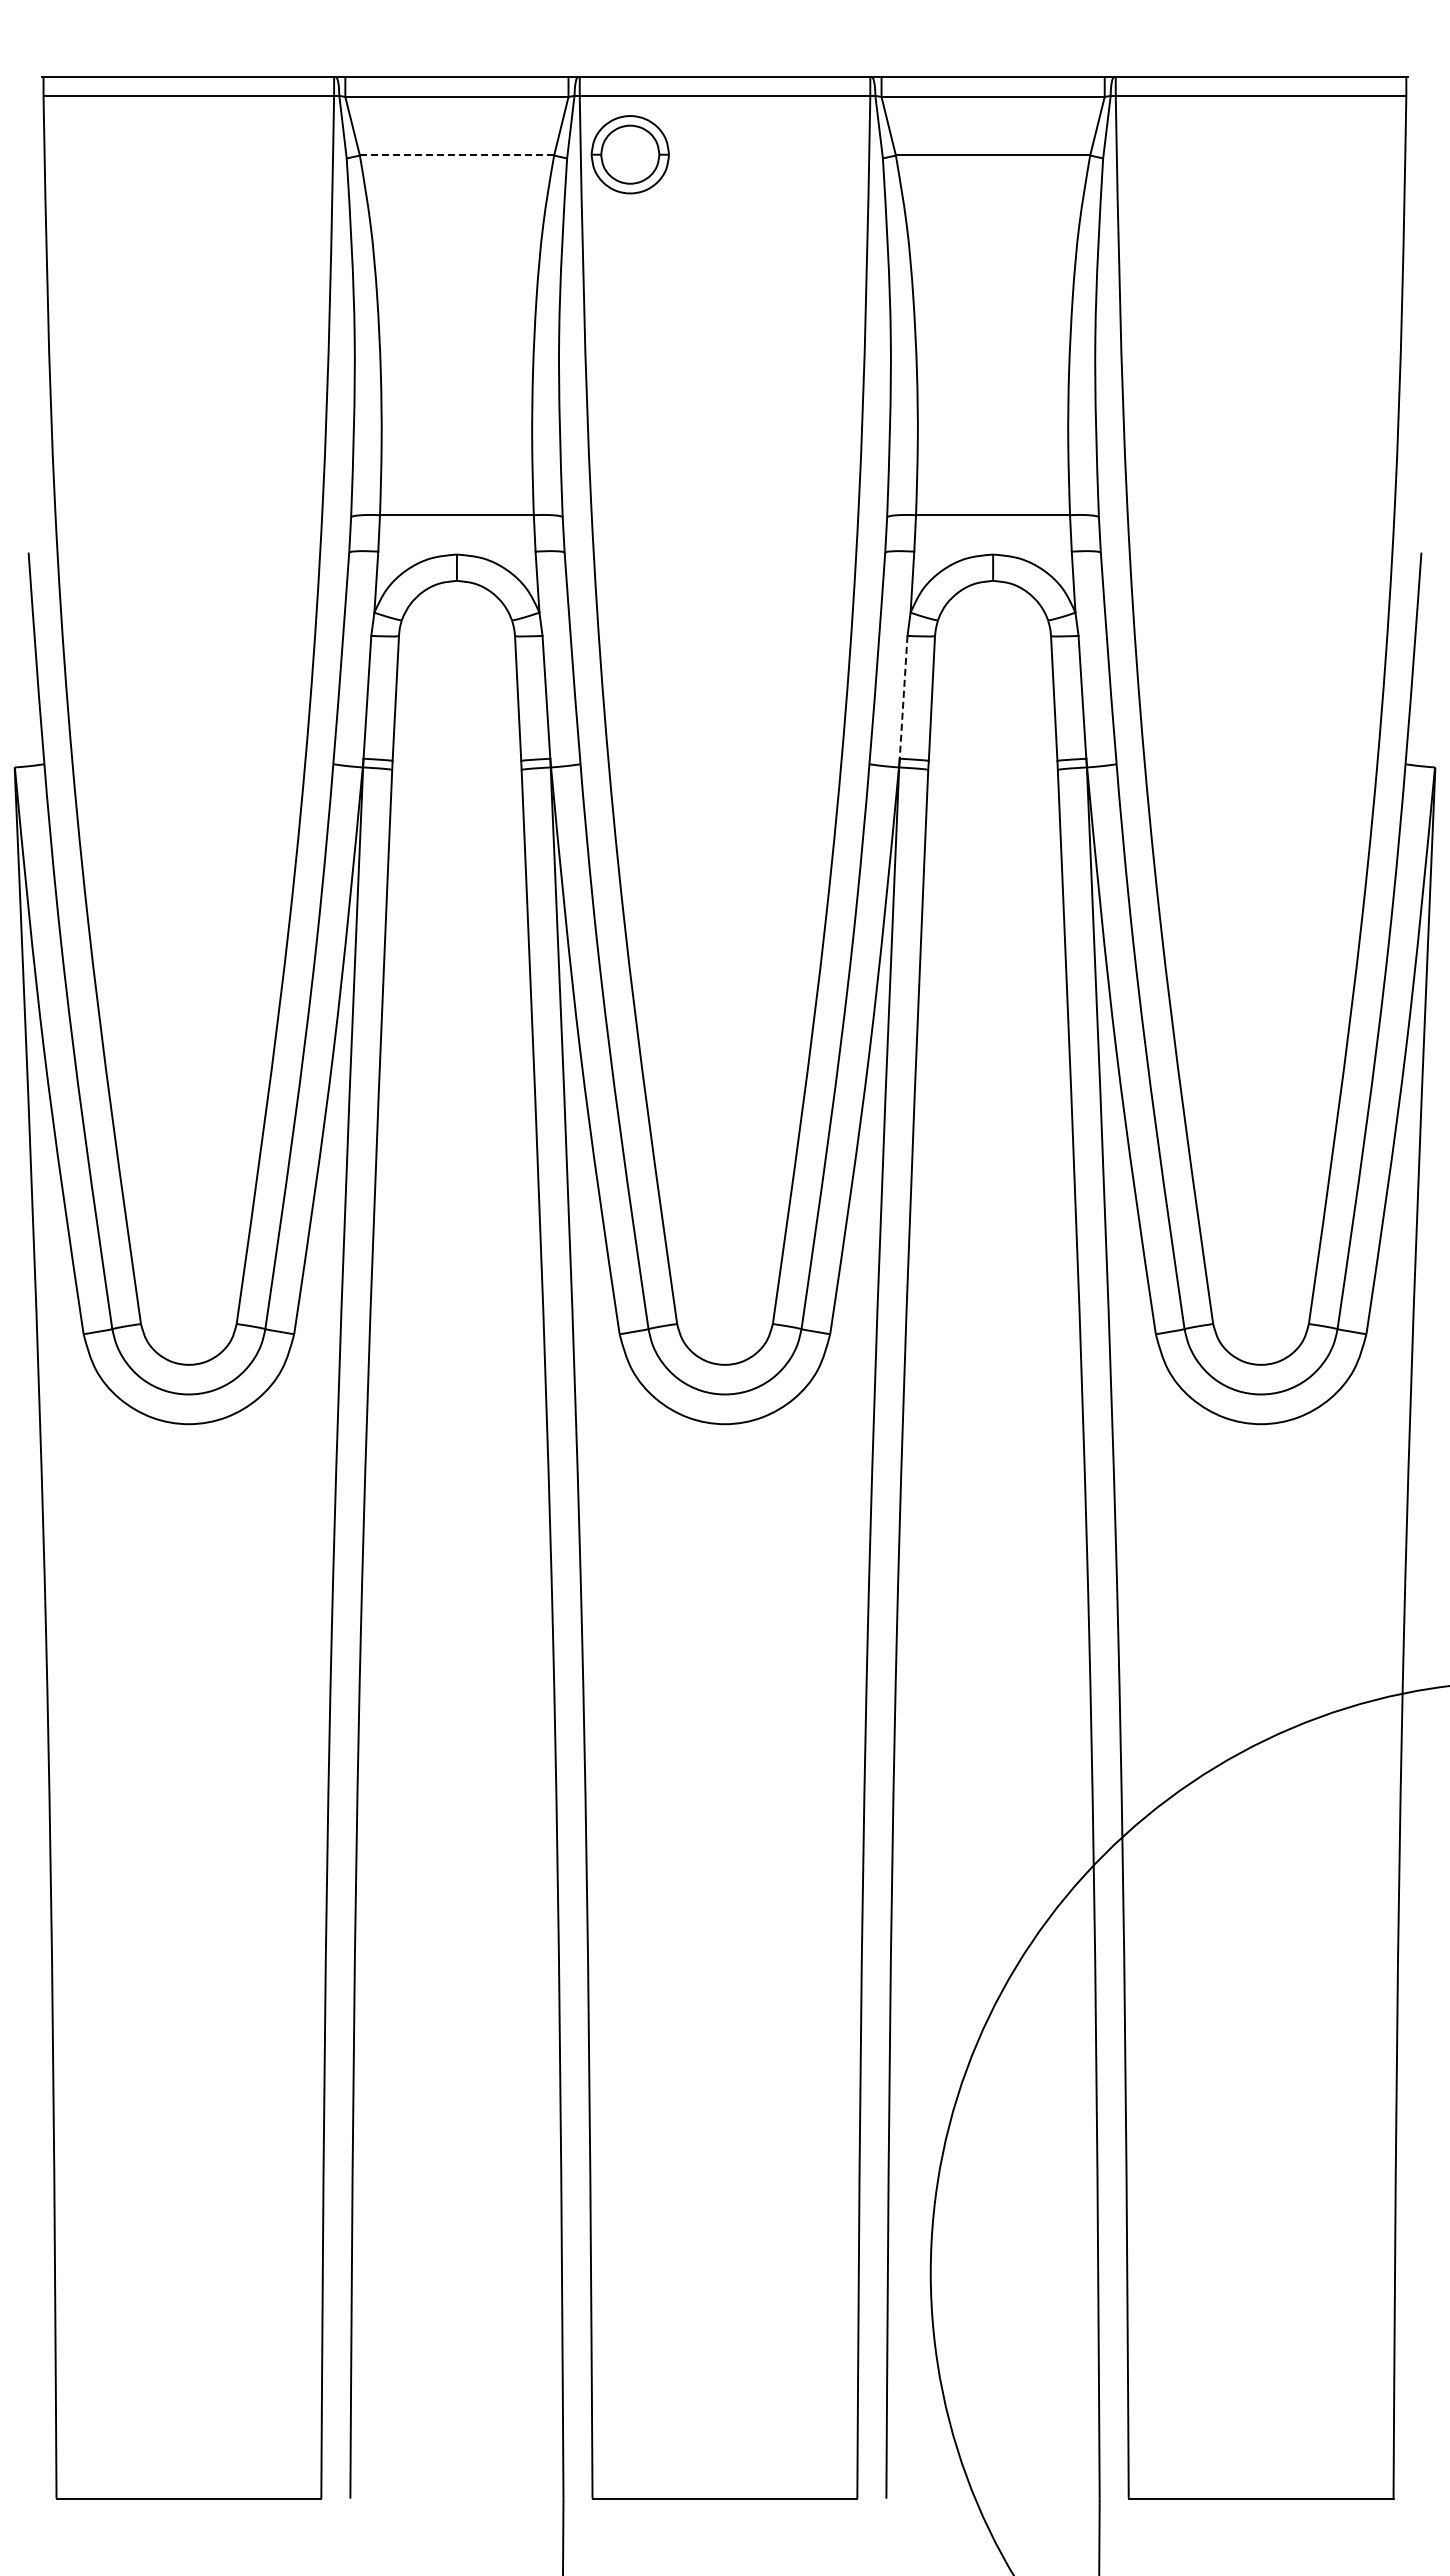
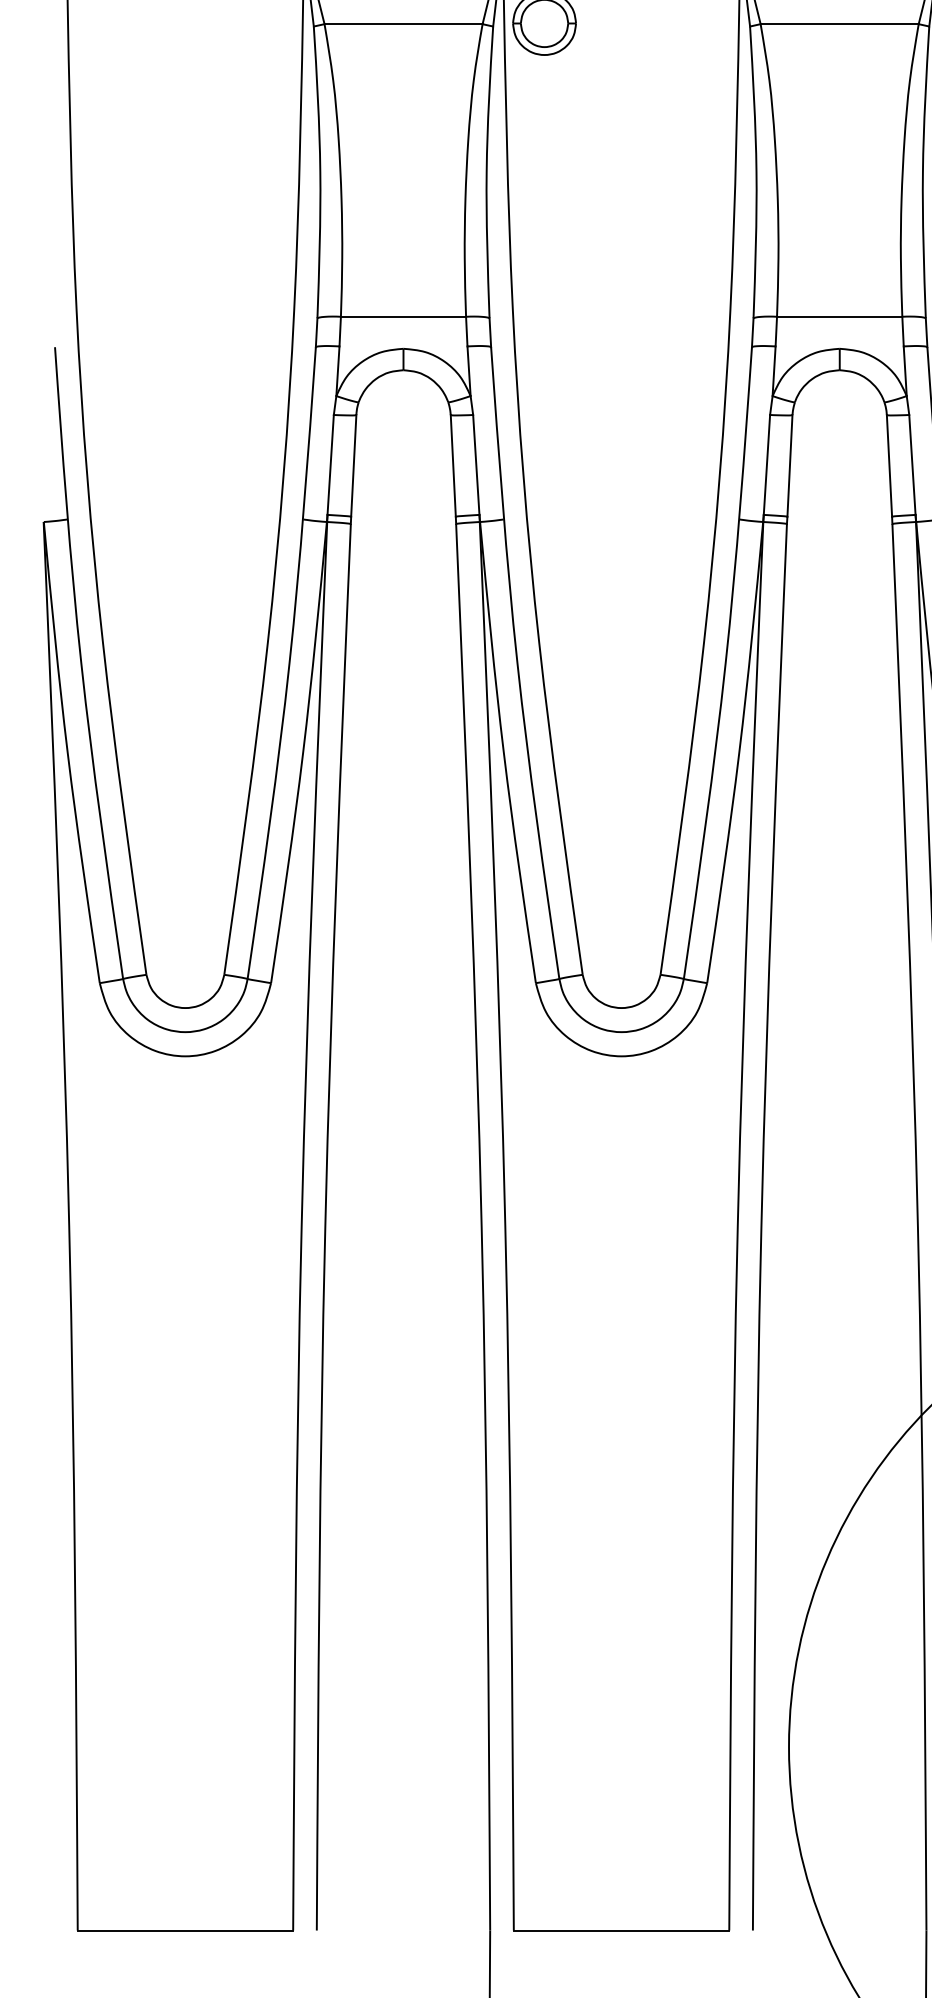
line: (456, 155) -> (403, 24), dashed -> solid
line: (903, 697) -> (766, 465), dashed -> solid

